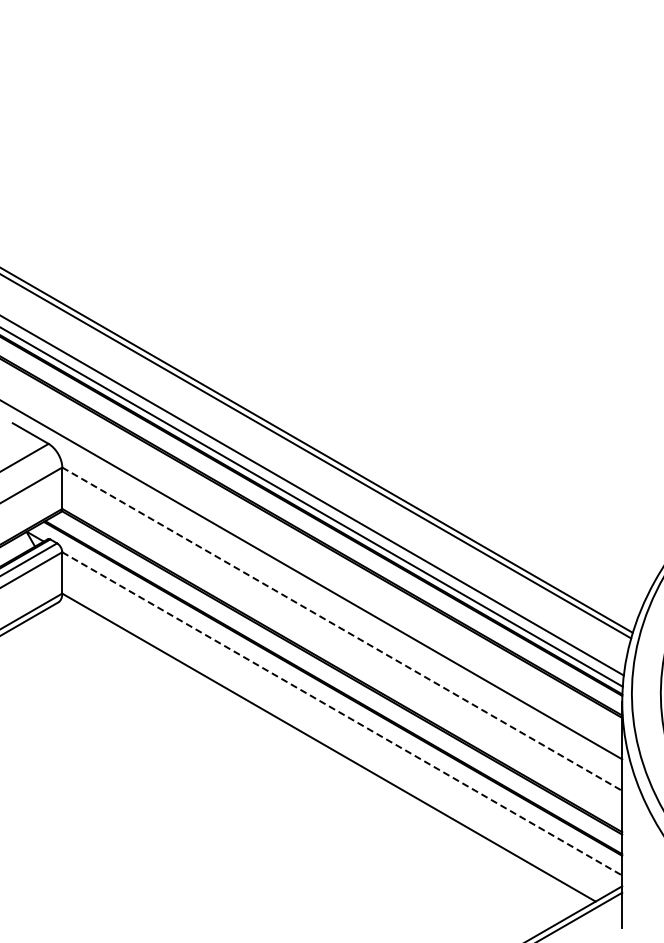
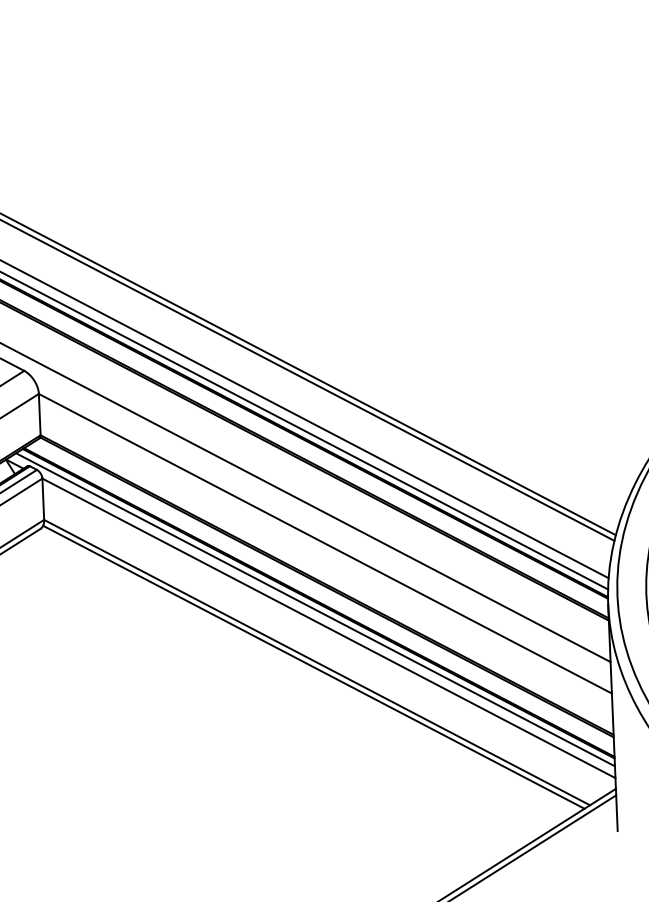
line: (342, 629) -> (325, 544), dashed -> solid
line: (329, 694) -> (315, 609), added
line: (342, 714) -> (329, 628), dashed -> solid
line: (325, 751) -> (313, 666), added

